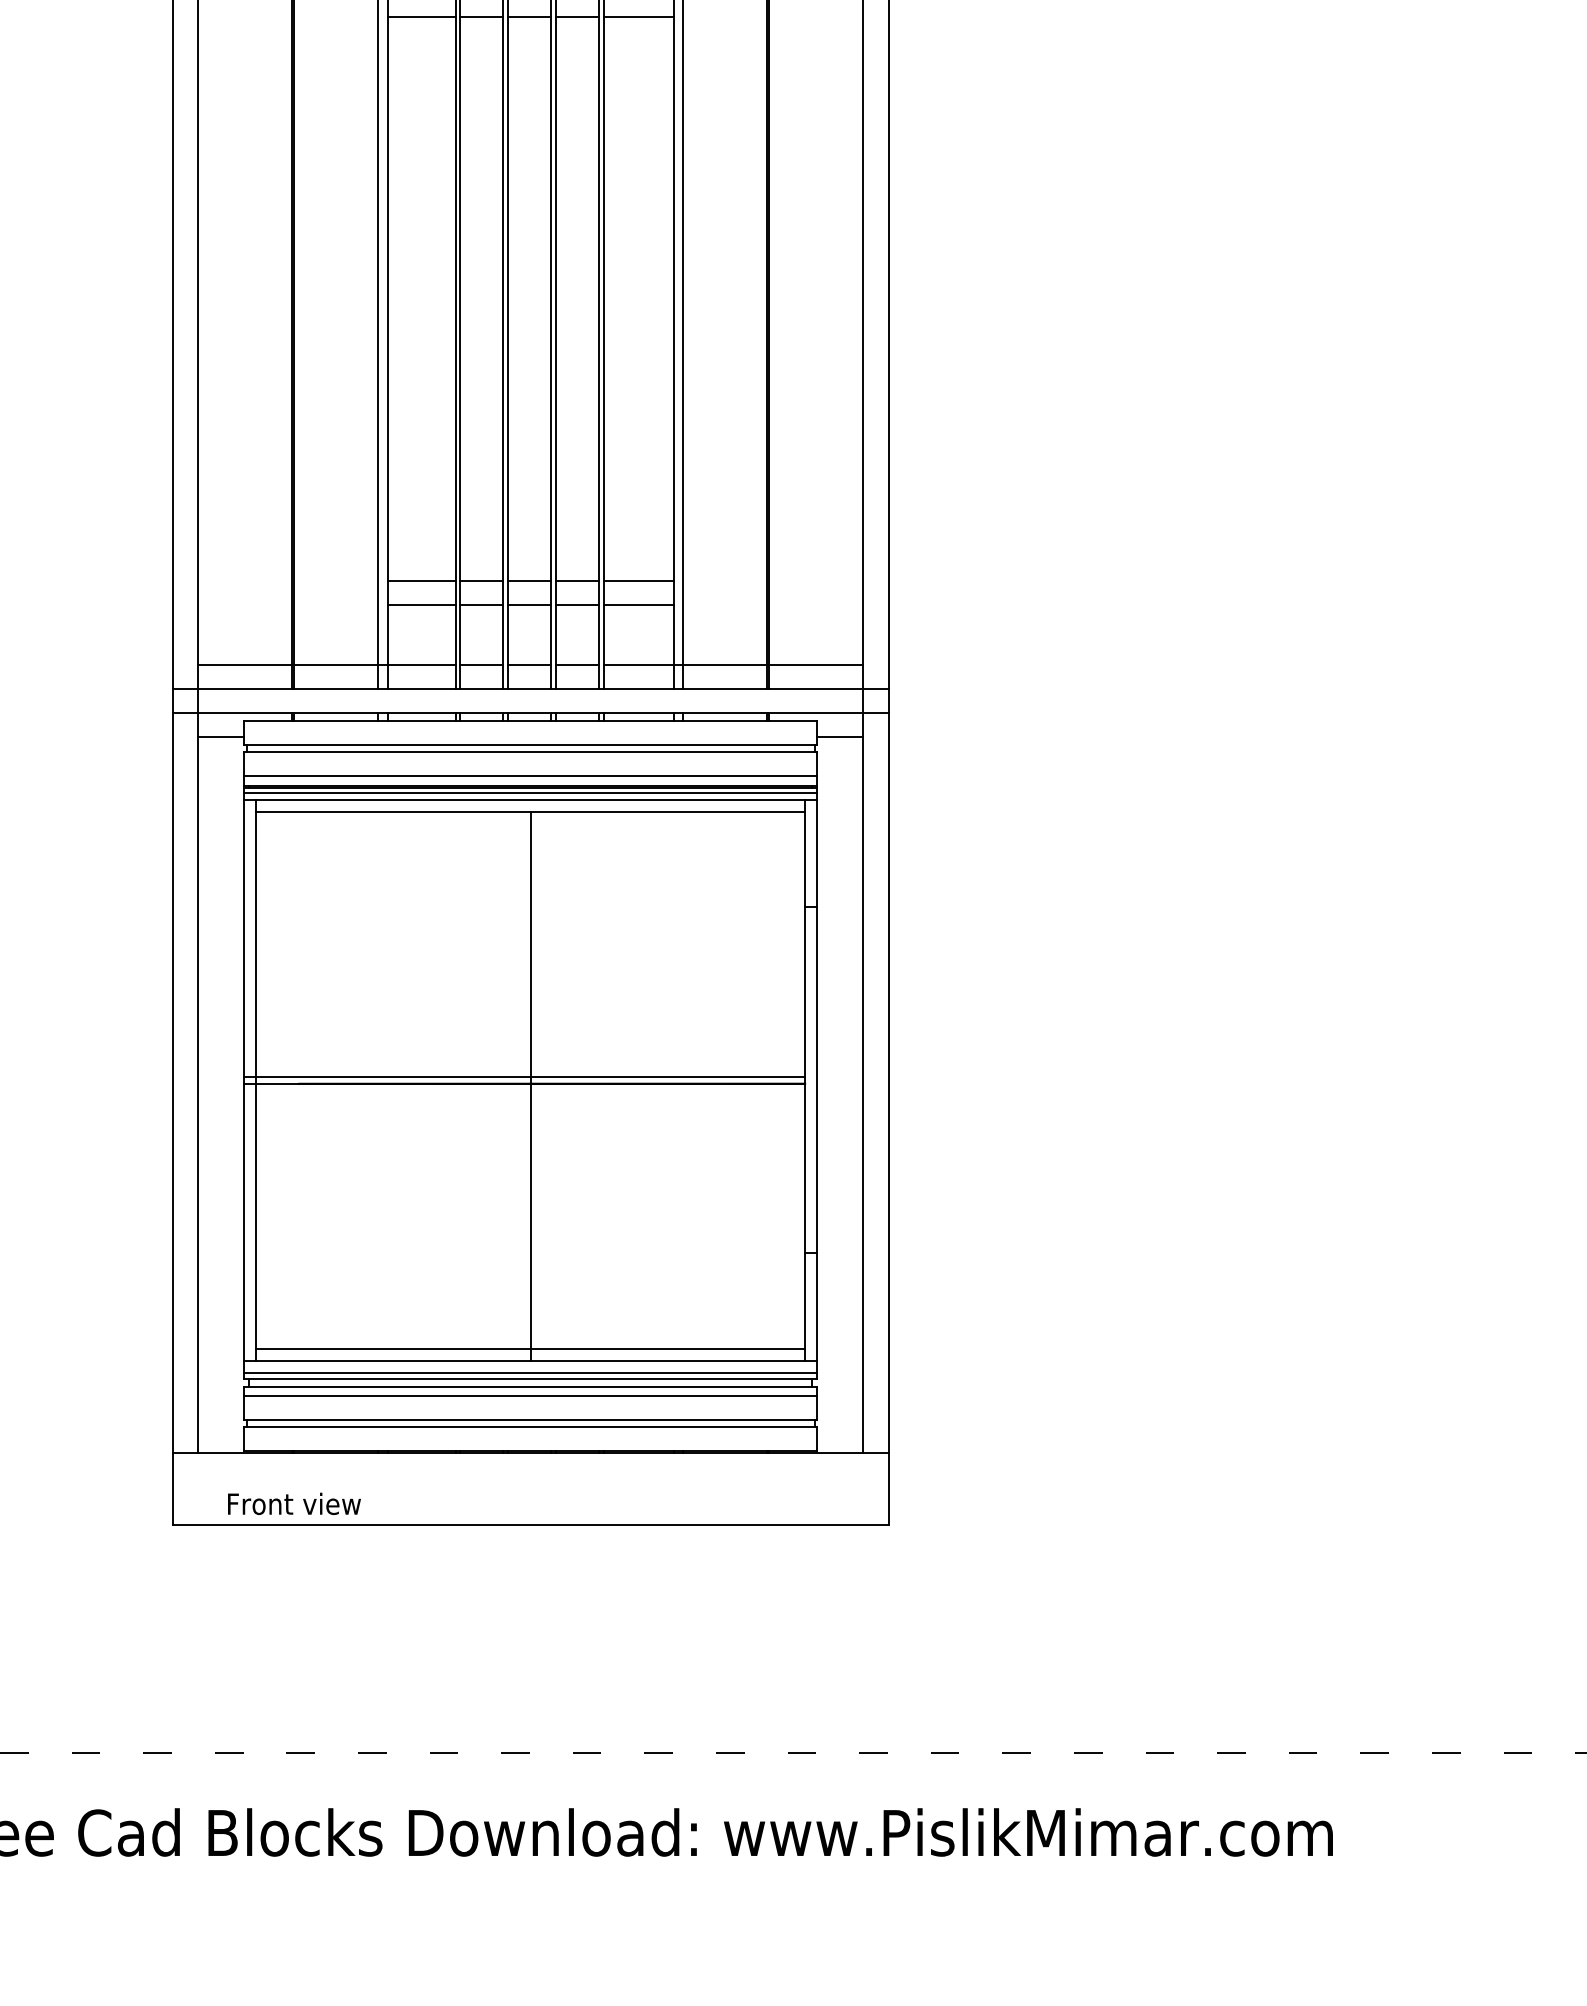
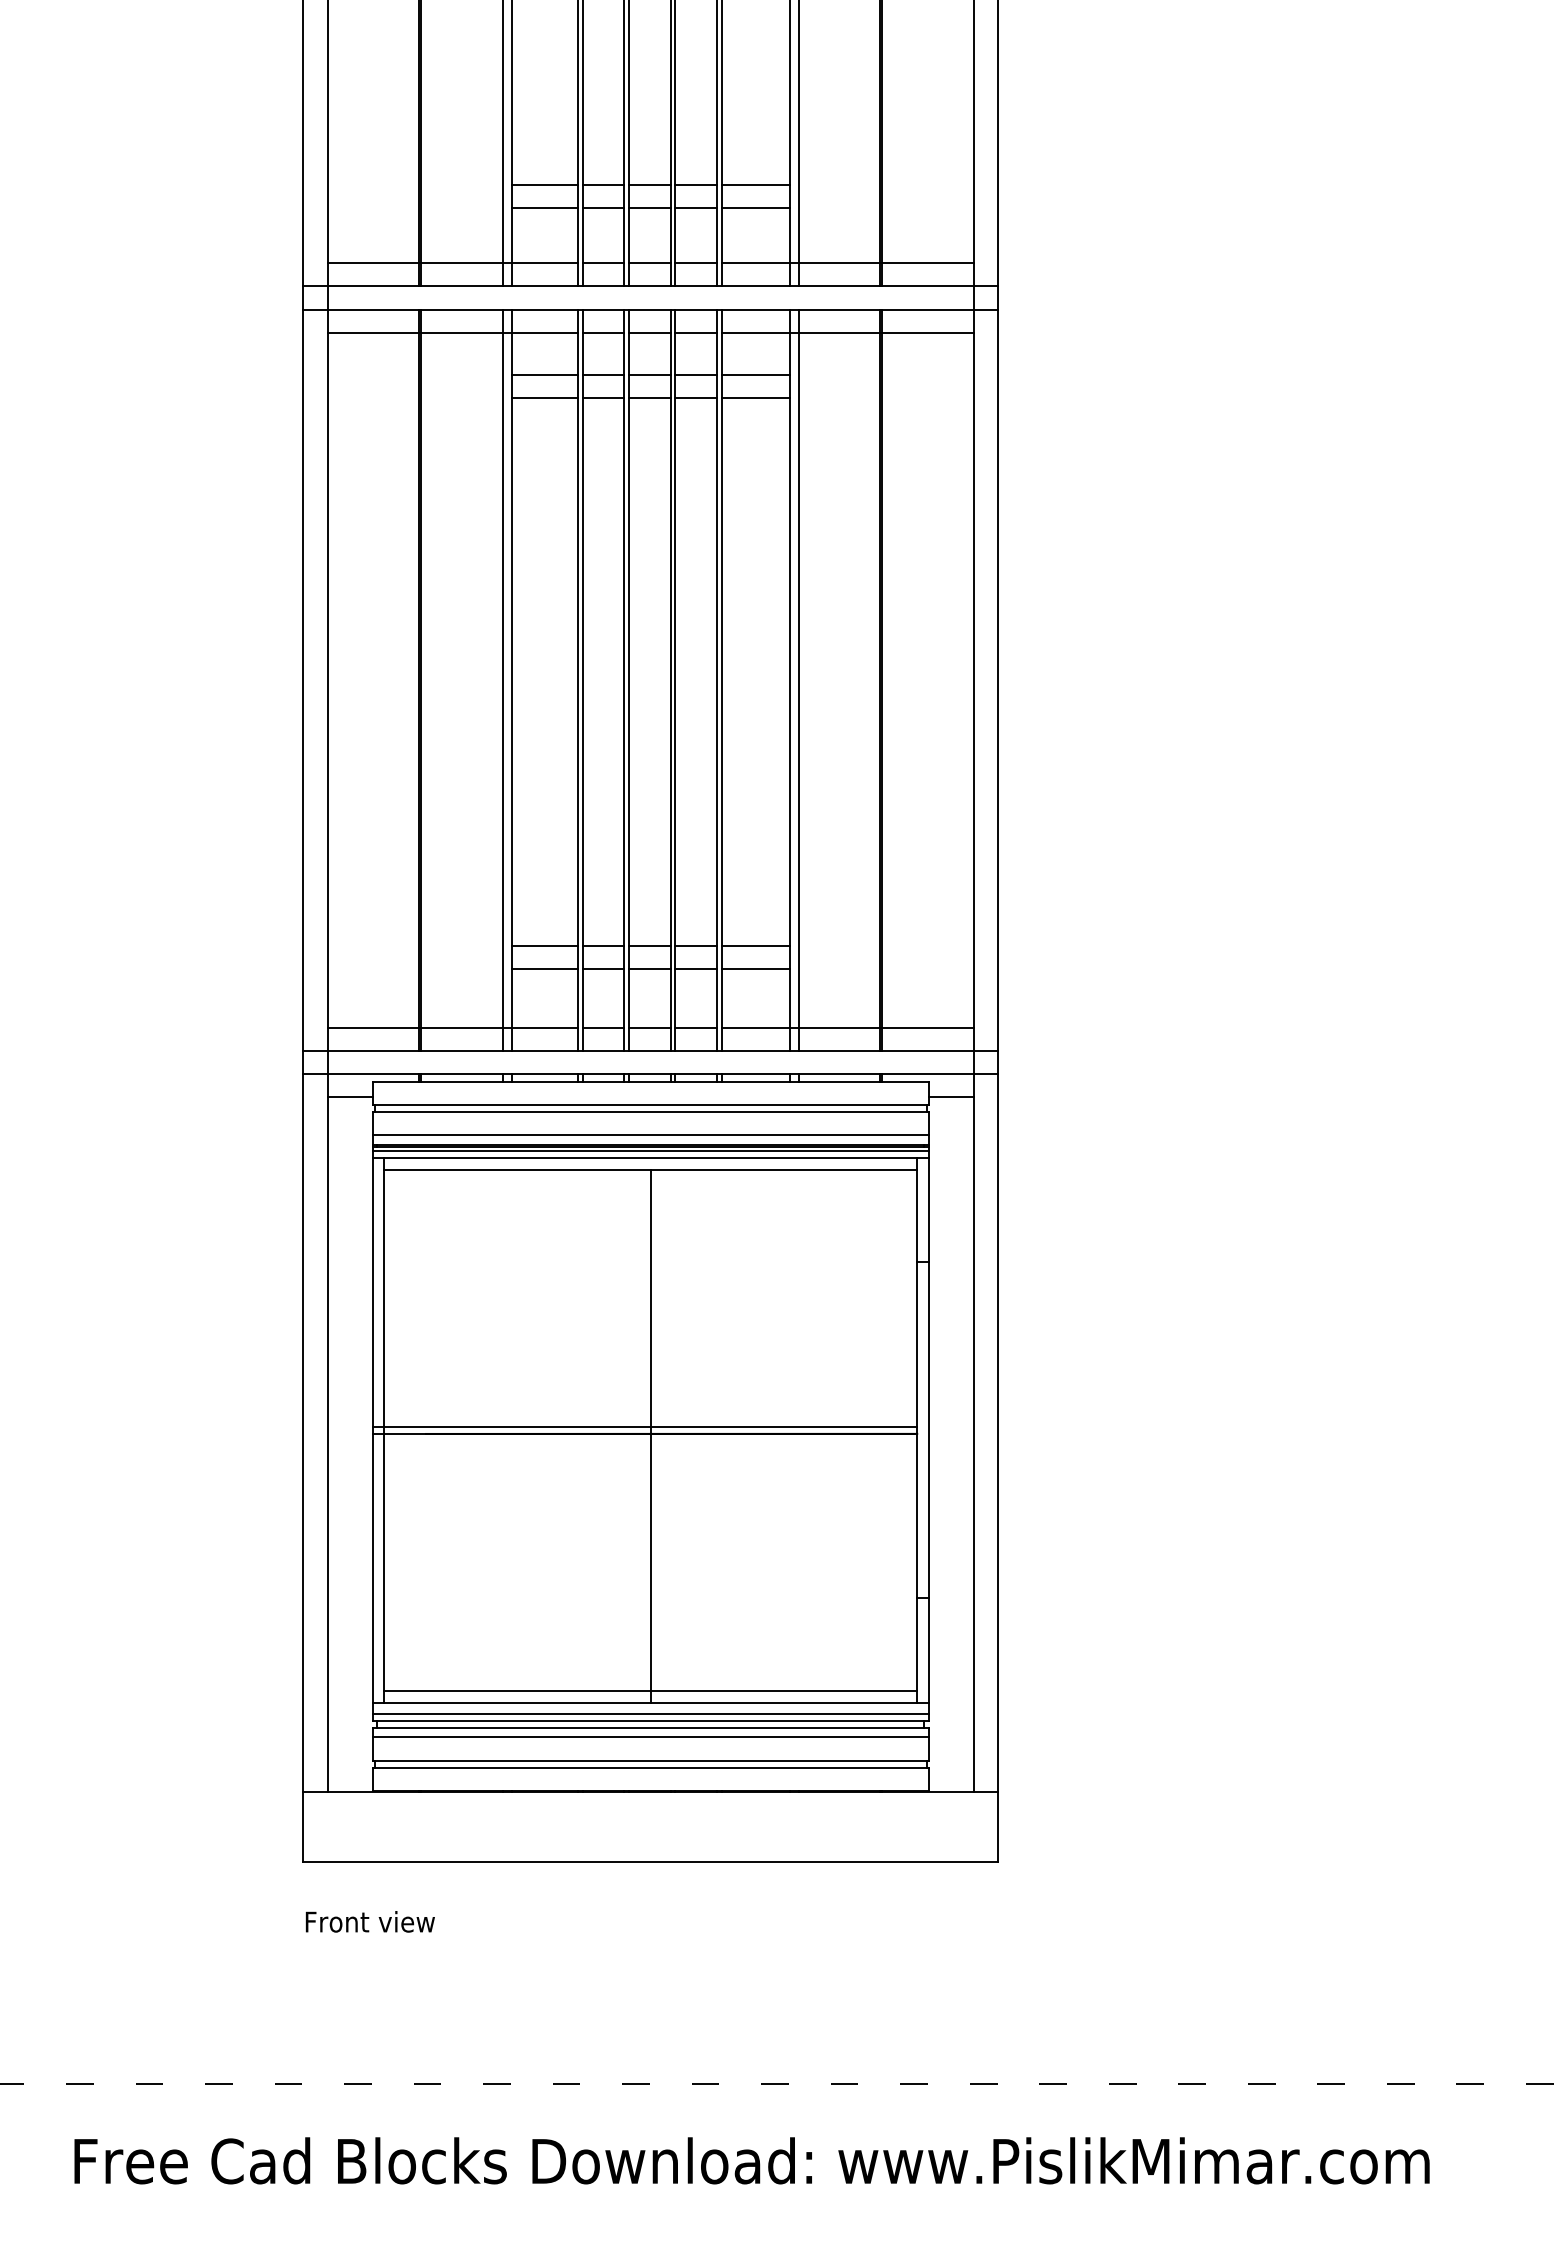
text: (293, 1503) -> (369, 1921), moved

